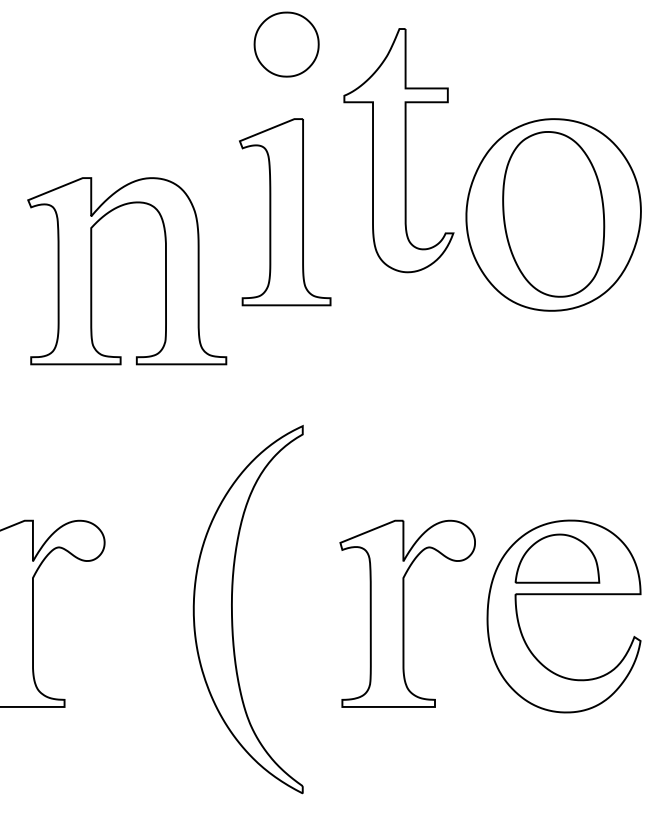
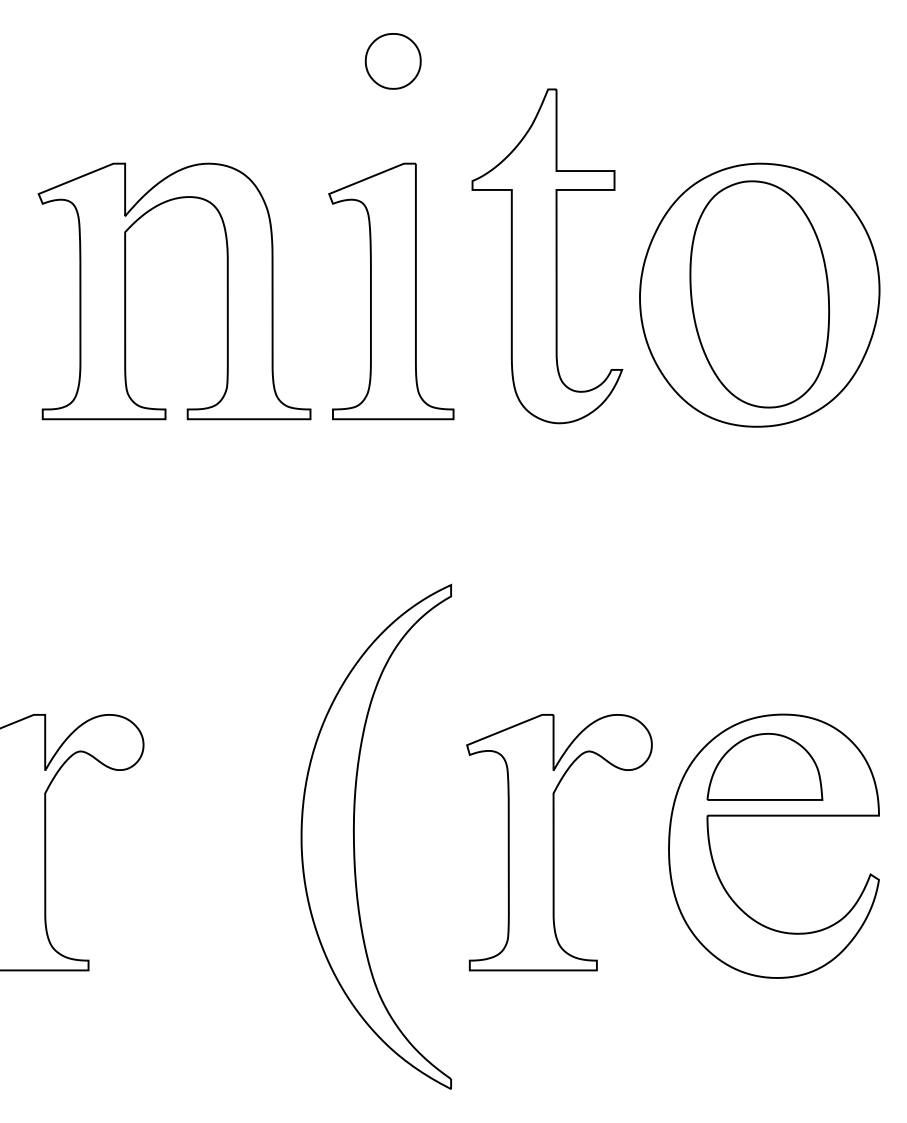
part: (286, 44) -> (393, 61), size x0.62
part: (398, 150) -> (546, 256), moved
part: (92, 271) -> (126, 291), moved
part: (232, 609) -> (354, 836), moved

